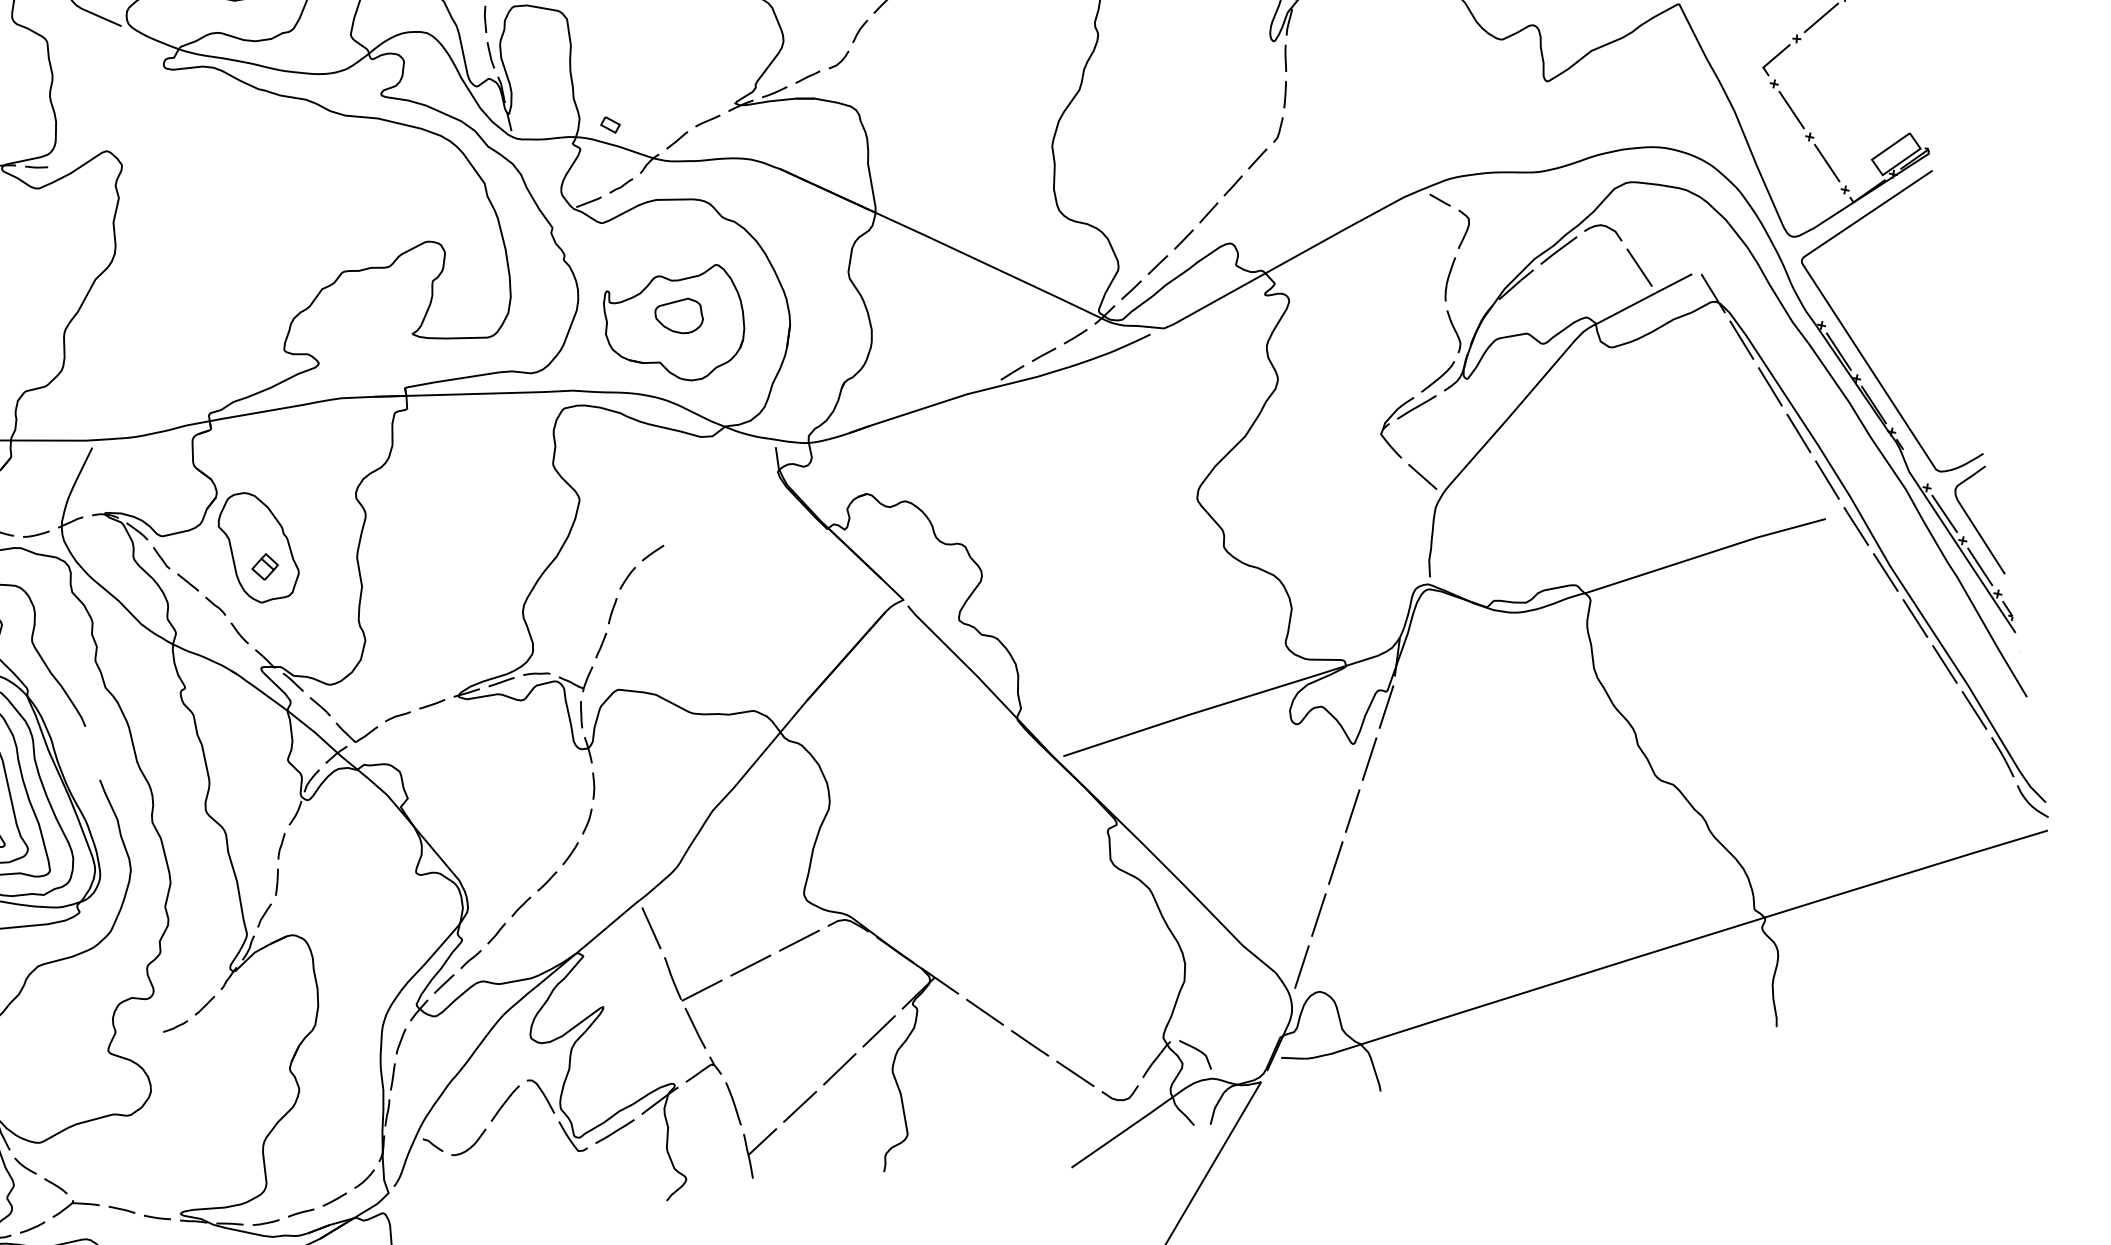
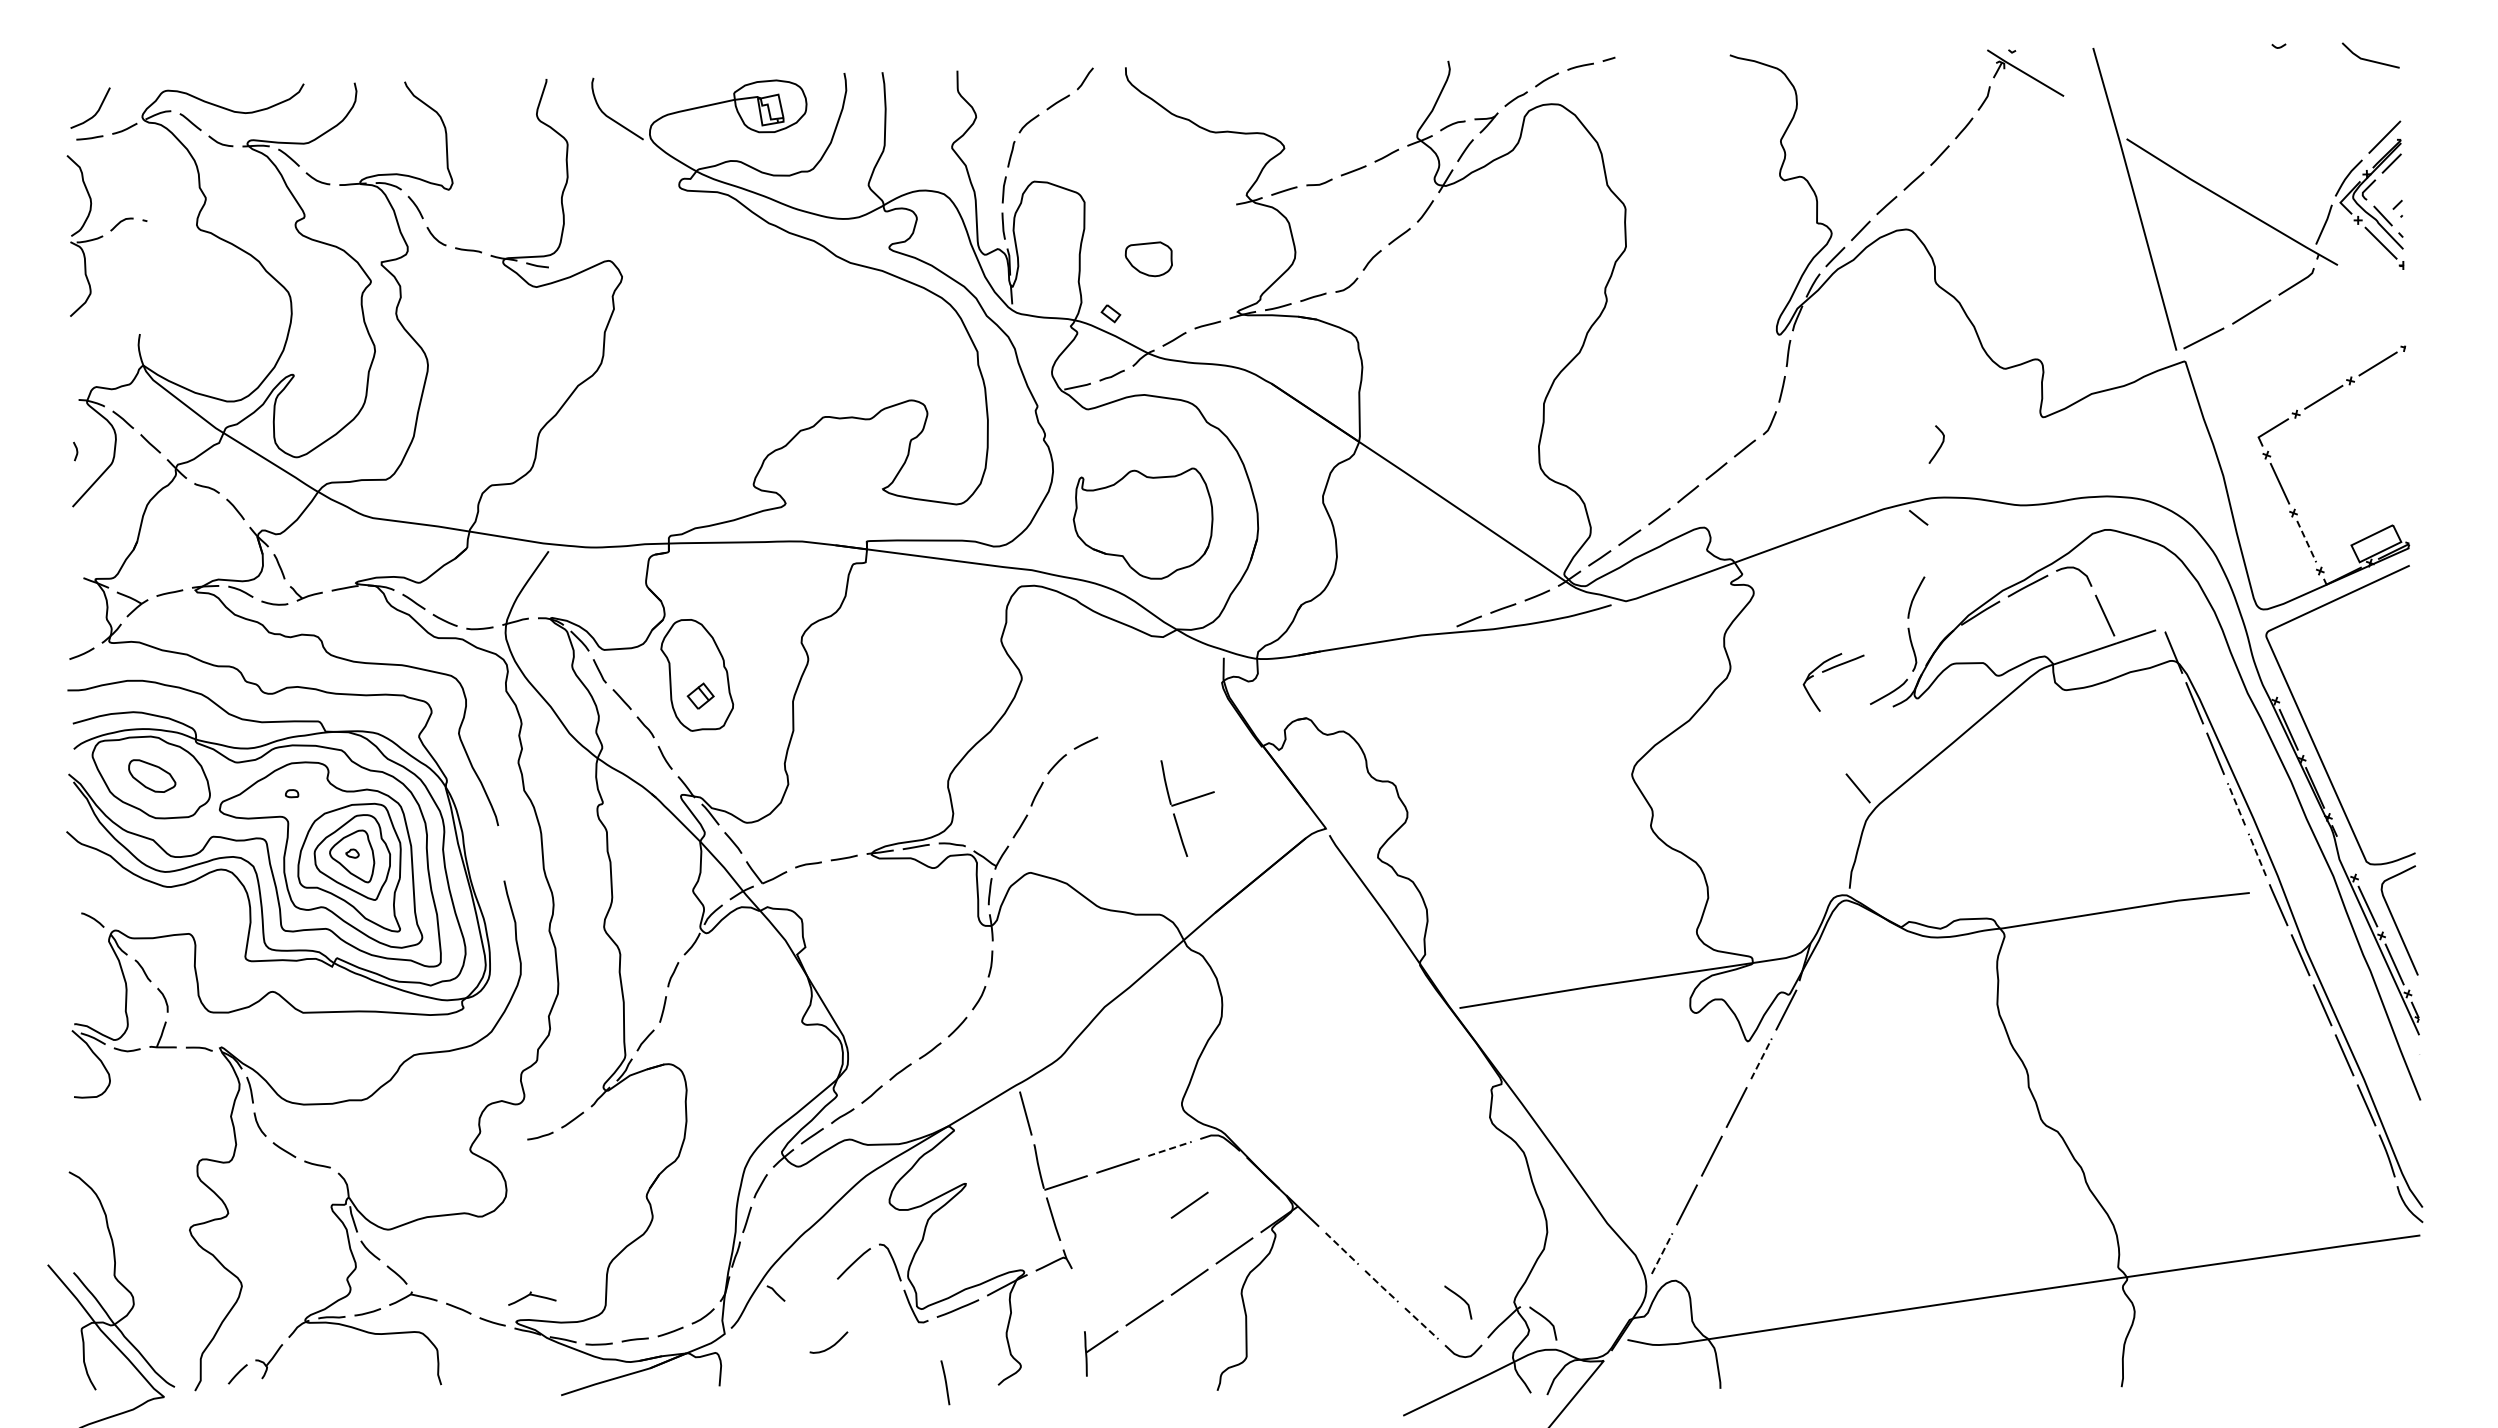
line: (1826, 162) -> (2306, 541), solid -> dashed
curve: (1466, 230) -> (1939, 446), moved
part: (678, 317) -> (1148, 259), moved
part: (1404, 416) -> (1829, 670), moved
line: (1798, 433) -> (2236, 804), solid -> dashed
line: (1827, 479) -> (2257, 854), solid -> dashed
part: (761, 595) -> (1186, 802), added
line: (1369, 758) -> (1761, 1058), solid -> dashed
line: (798, 940) -> (1169, 1148), solid -> dashed
line: (1302, 966) -> (1662, 1253), solid -> dashed
line: (827, 992) -> (1189, 1204), added
line: (985, 1012) -> (1342, 1248), solid -> dashed
line: (1030, 1043) -> (1382, 1286), solid -> dashed
curve: (1110, 1043) -> (1461, 1299), added
line: (1075, 1073) -> (1421, 1323), solid -> dashed
line: (733, 1103) -> (945, 1382), moved
curve: (471, 1145) -> (831, 1345), moved
part: (193, 1188) -> (532, 1298), added

